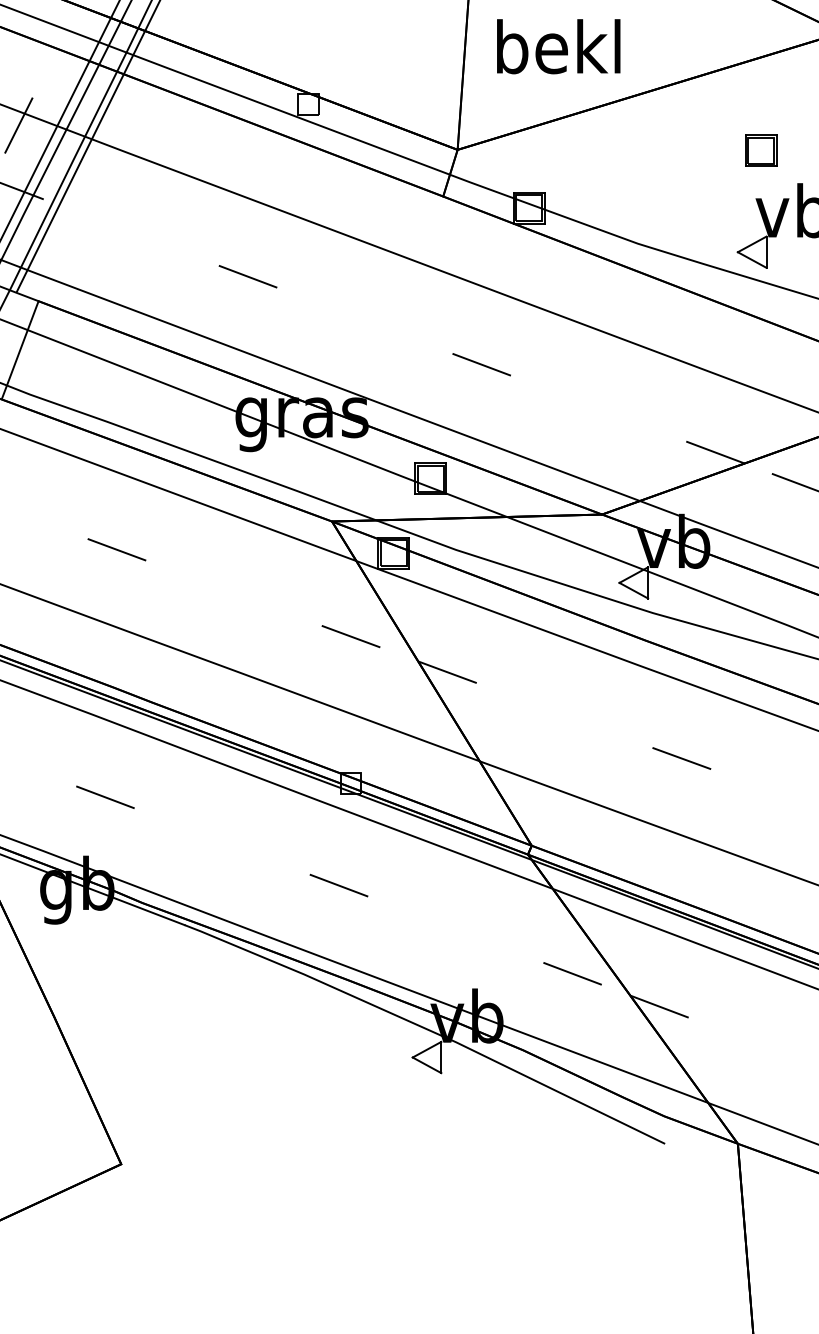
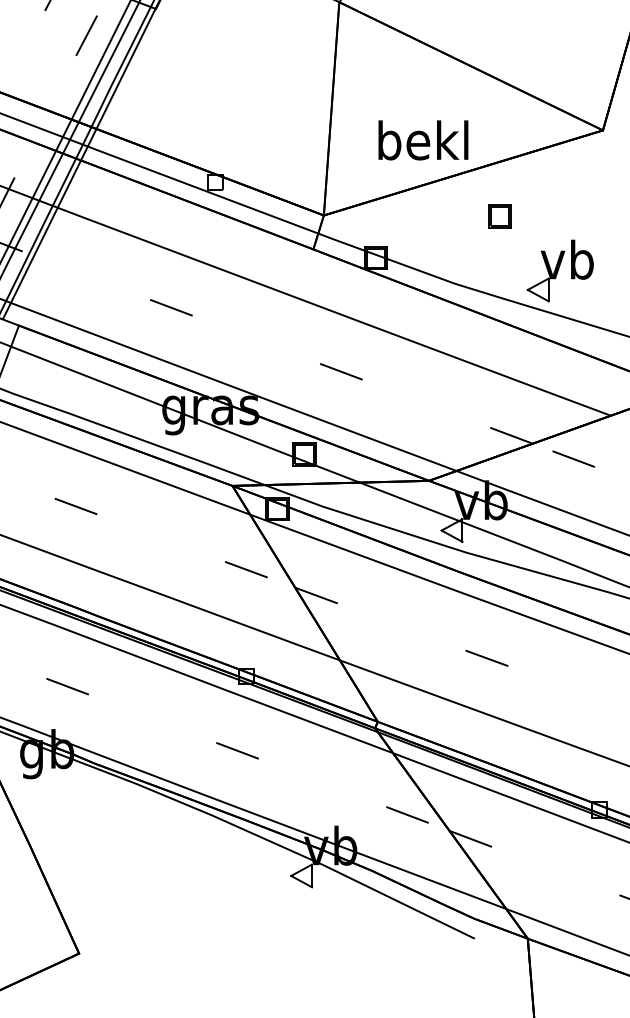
text: (558, 46) -> (423, 140), moved
part: (760, 151) -> (499, 216), moved

